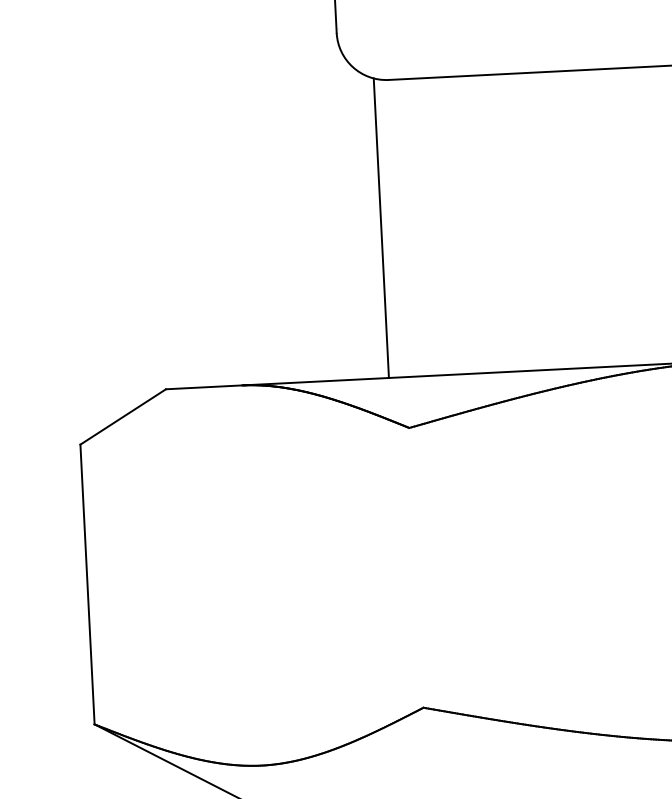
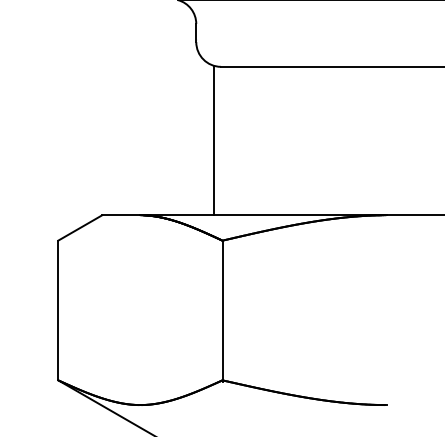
line: (416, 569) -> (222, 311), added

